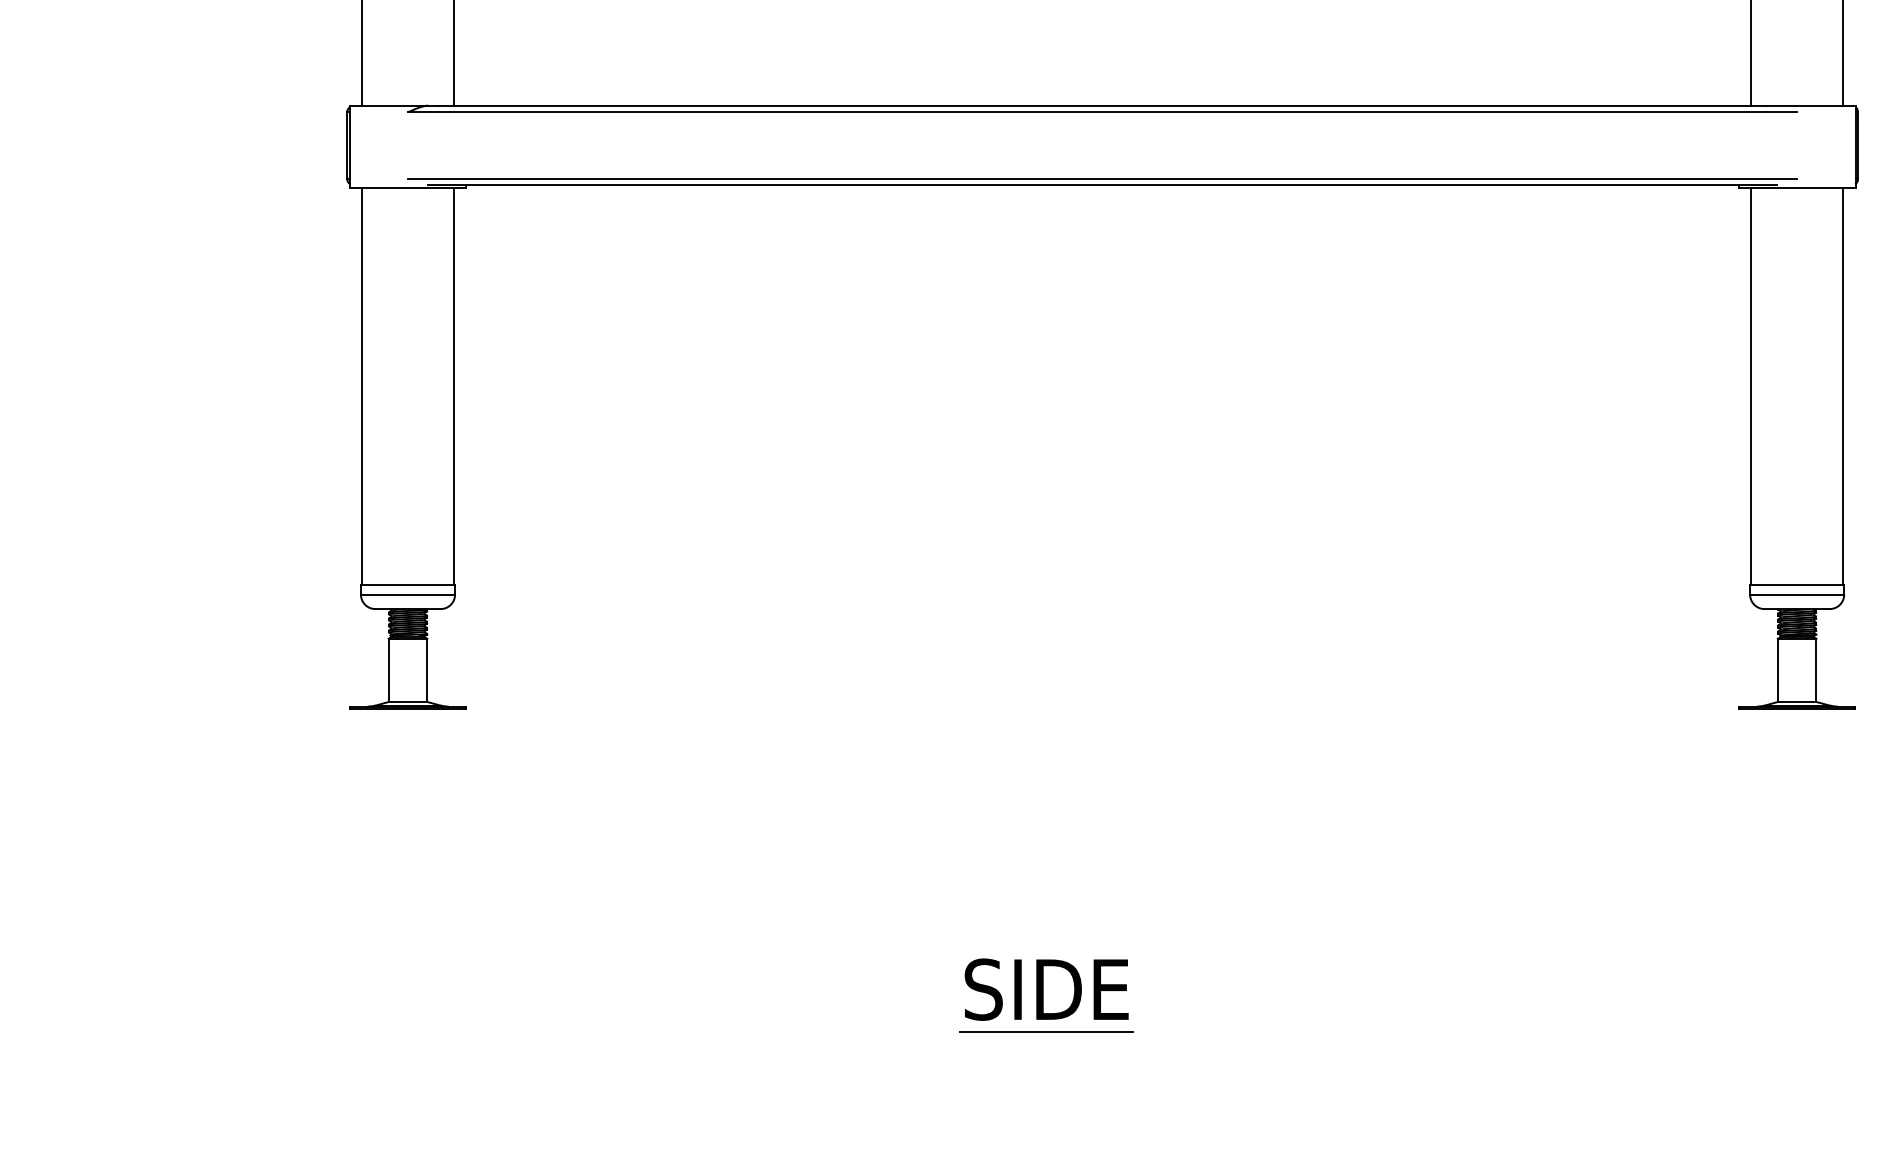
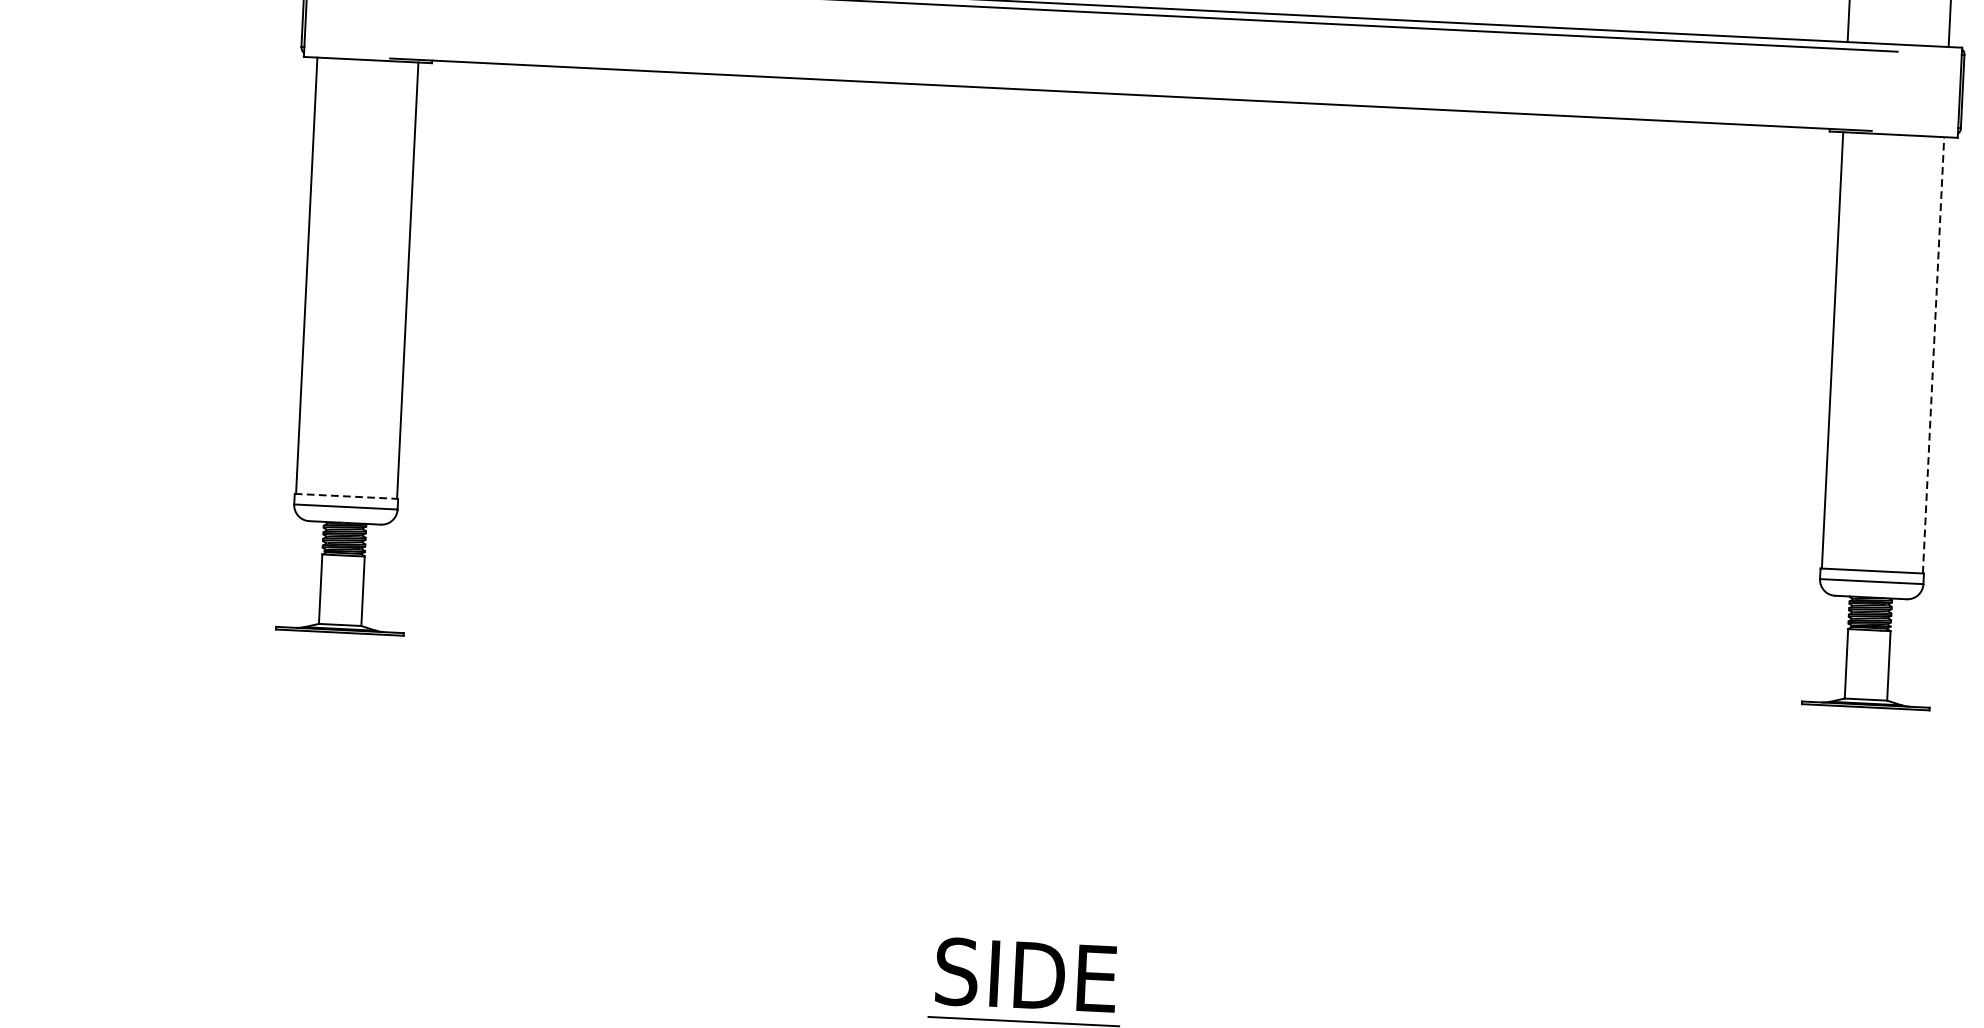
line: (1102, 178) -> (1131, 87), removed
line: (1843, 386) -> (1933, 355), solid -> dashed
line: (408, 584) -> (346, 495), solid -> dashed

